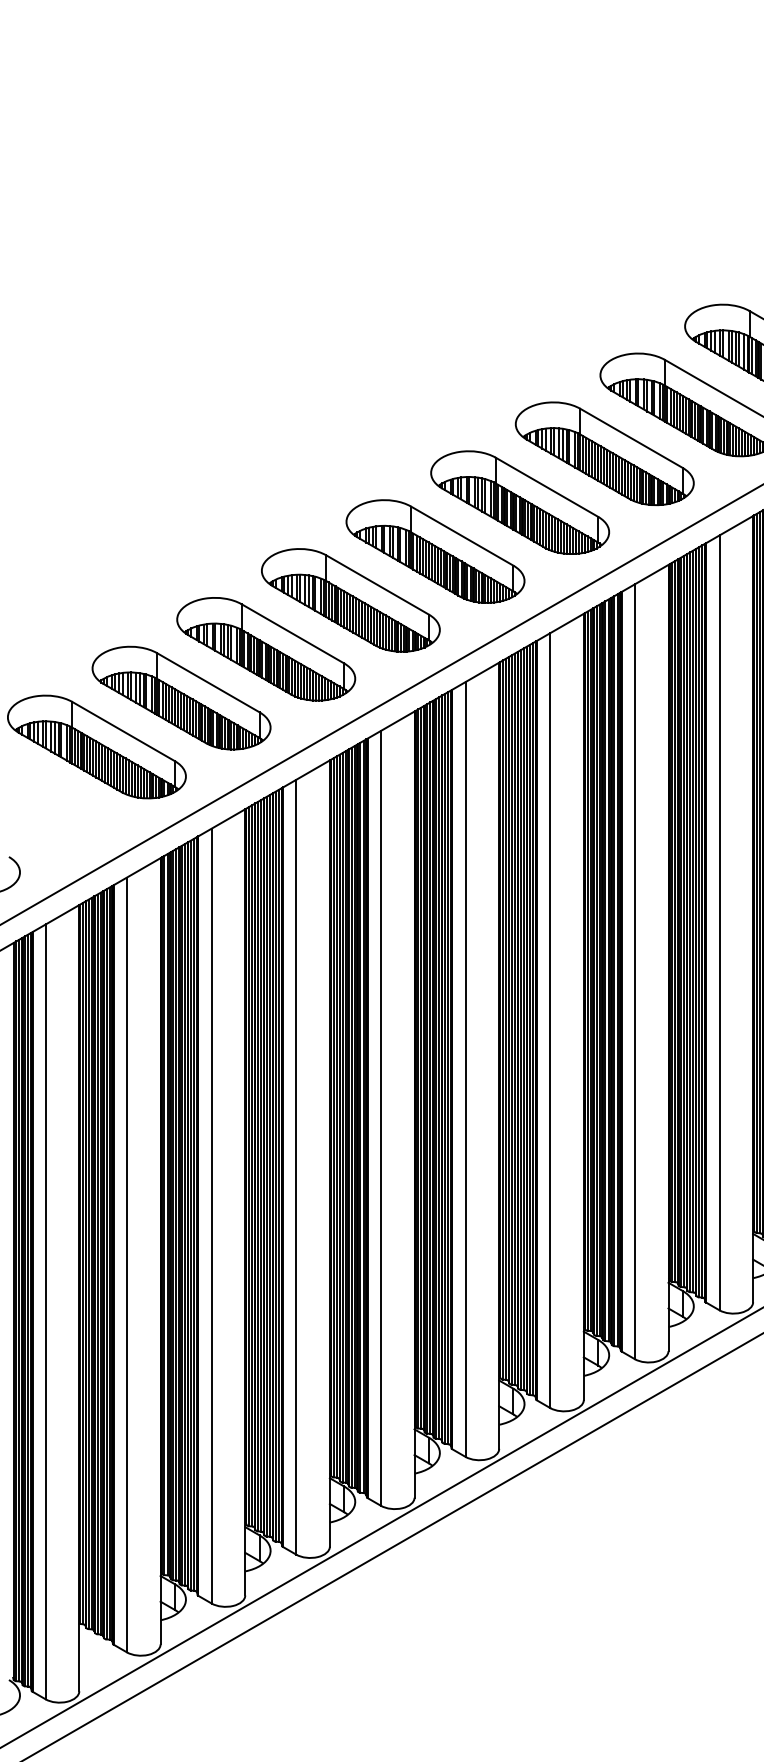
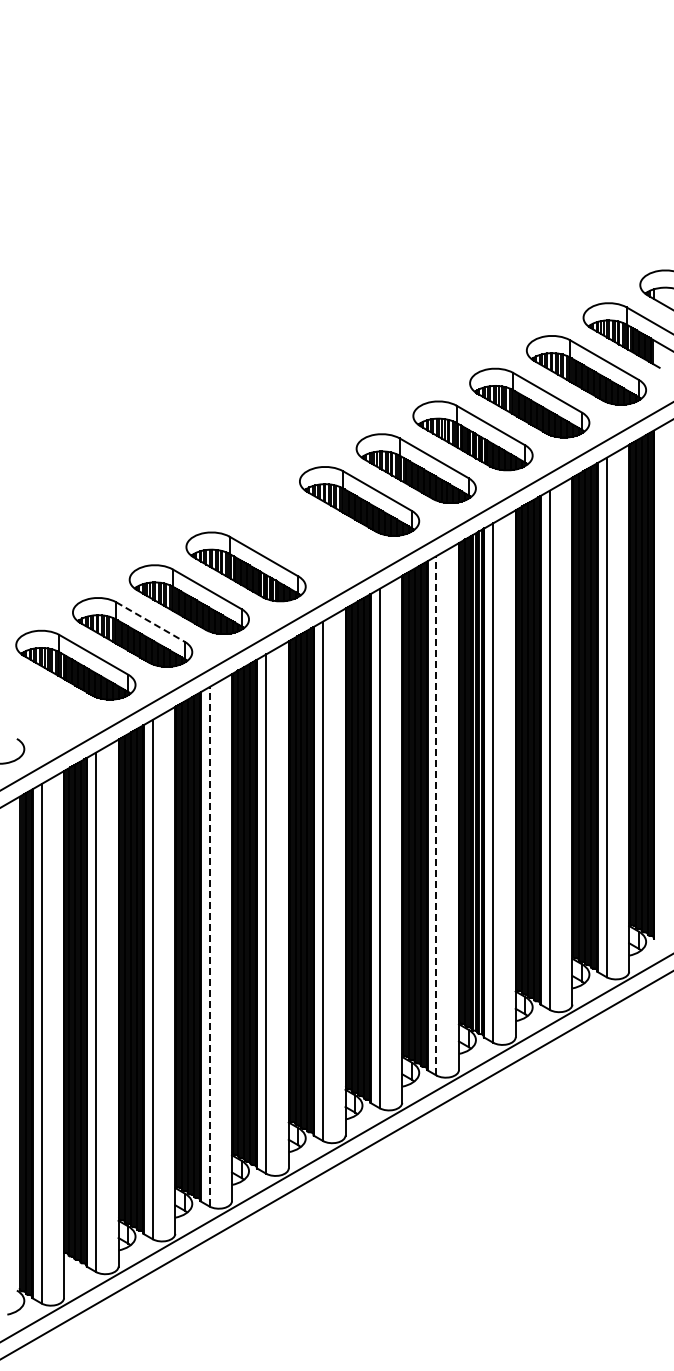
part: (435, 550) -> (302, 533), removed
line: (208, 683) -> (150, 622), solid -> dashed
line: (634, 971) -> (436, 815), solid -> dashed
line: (296, 1166) -> (209, 946), solid -> dashed

